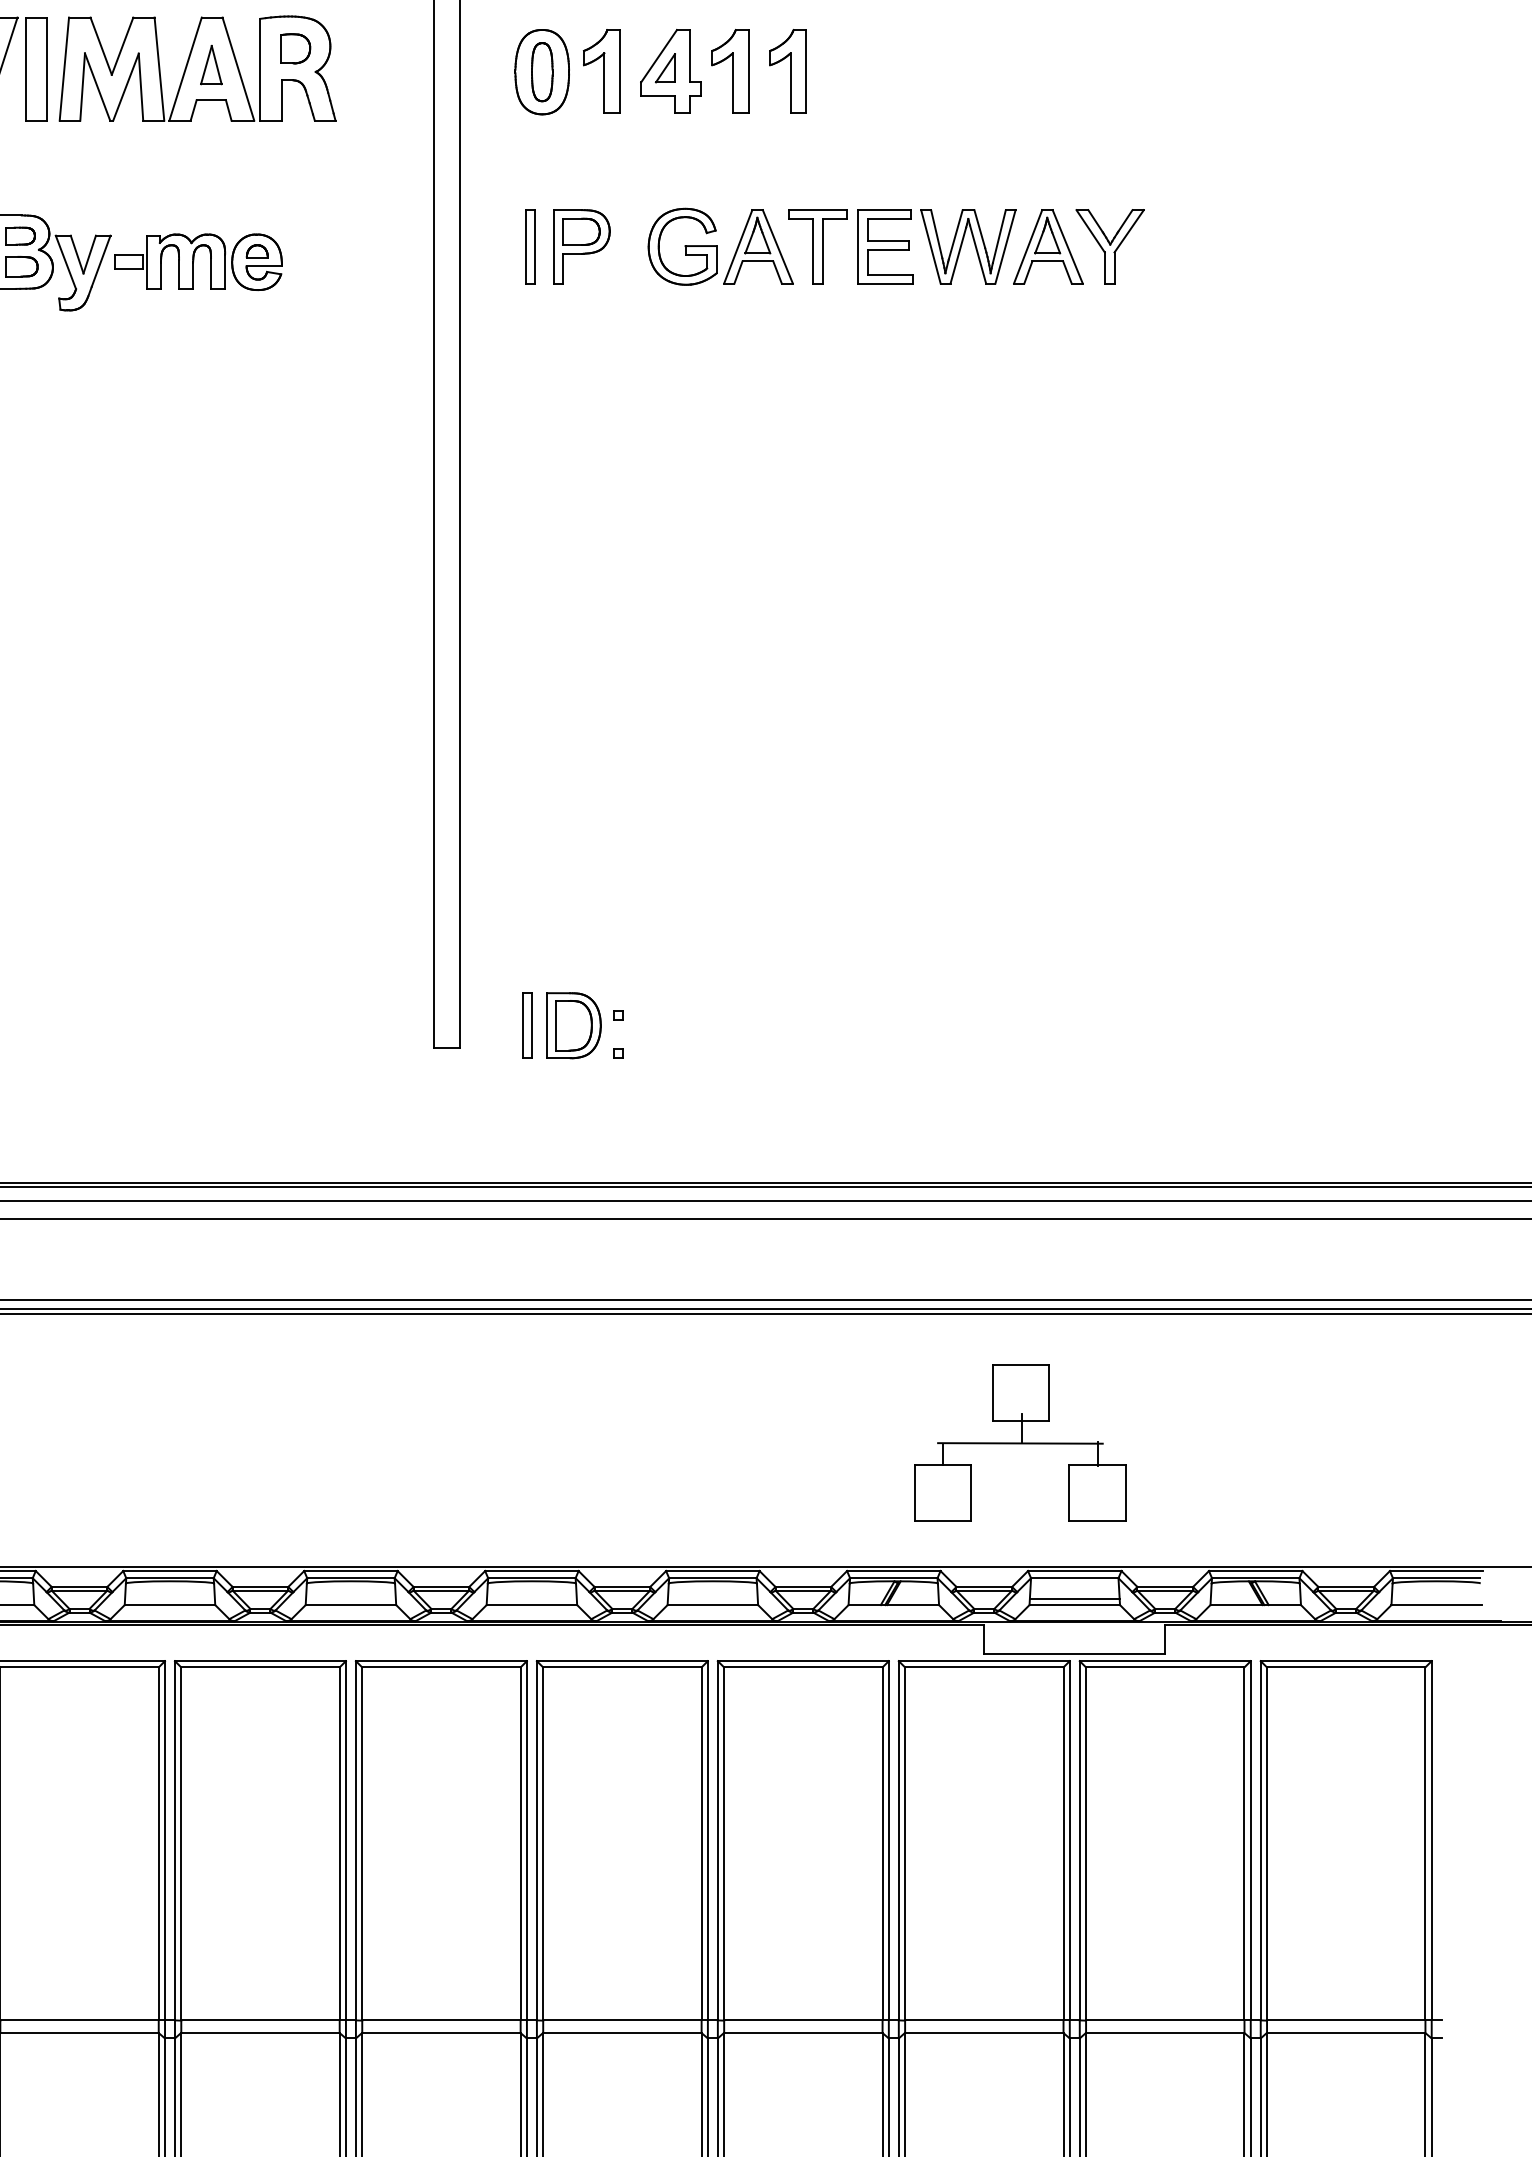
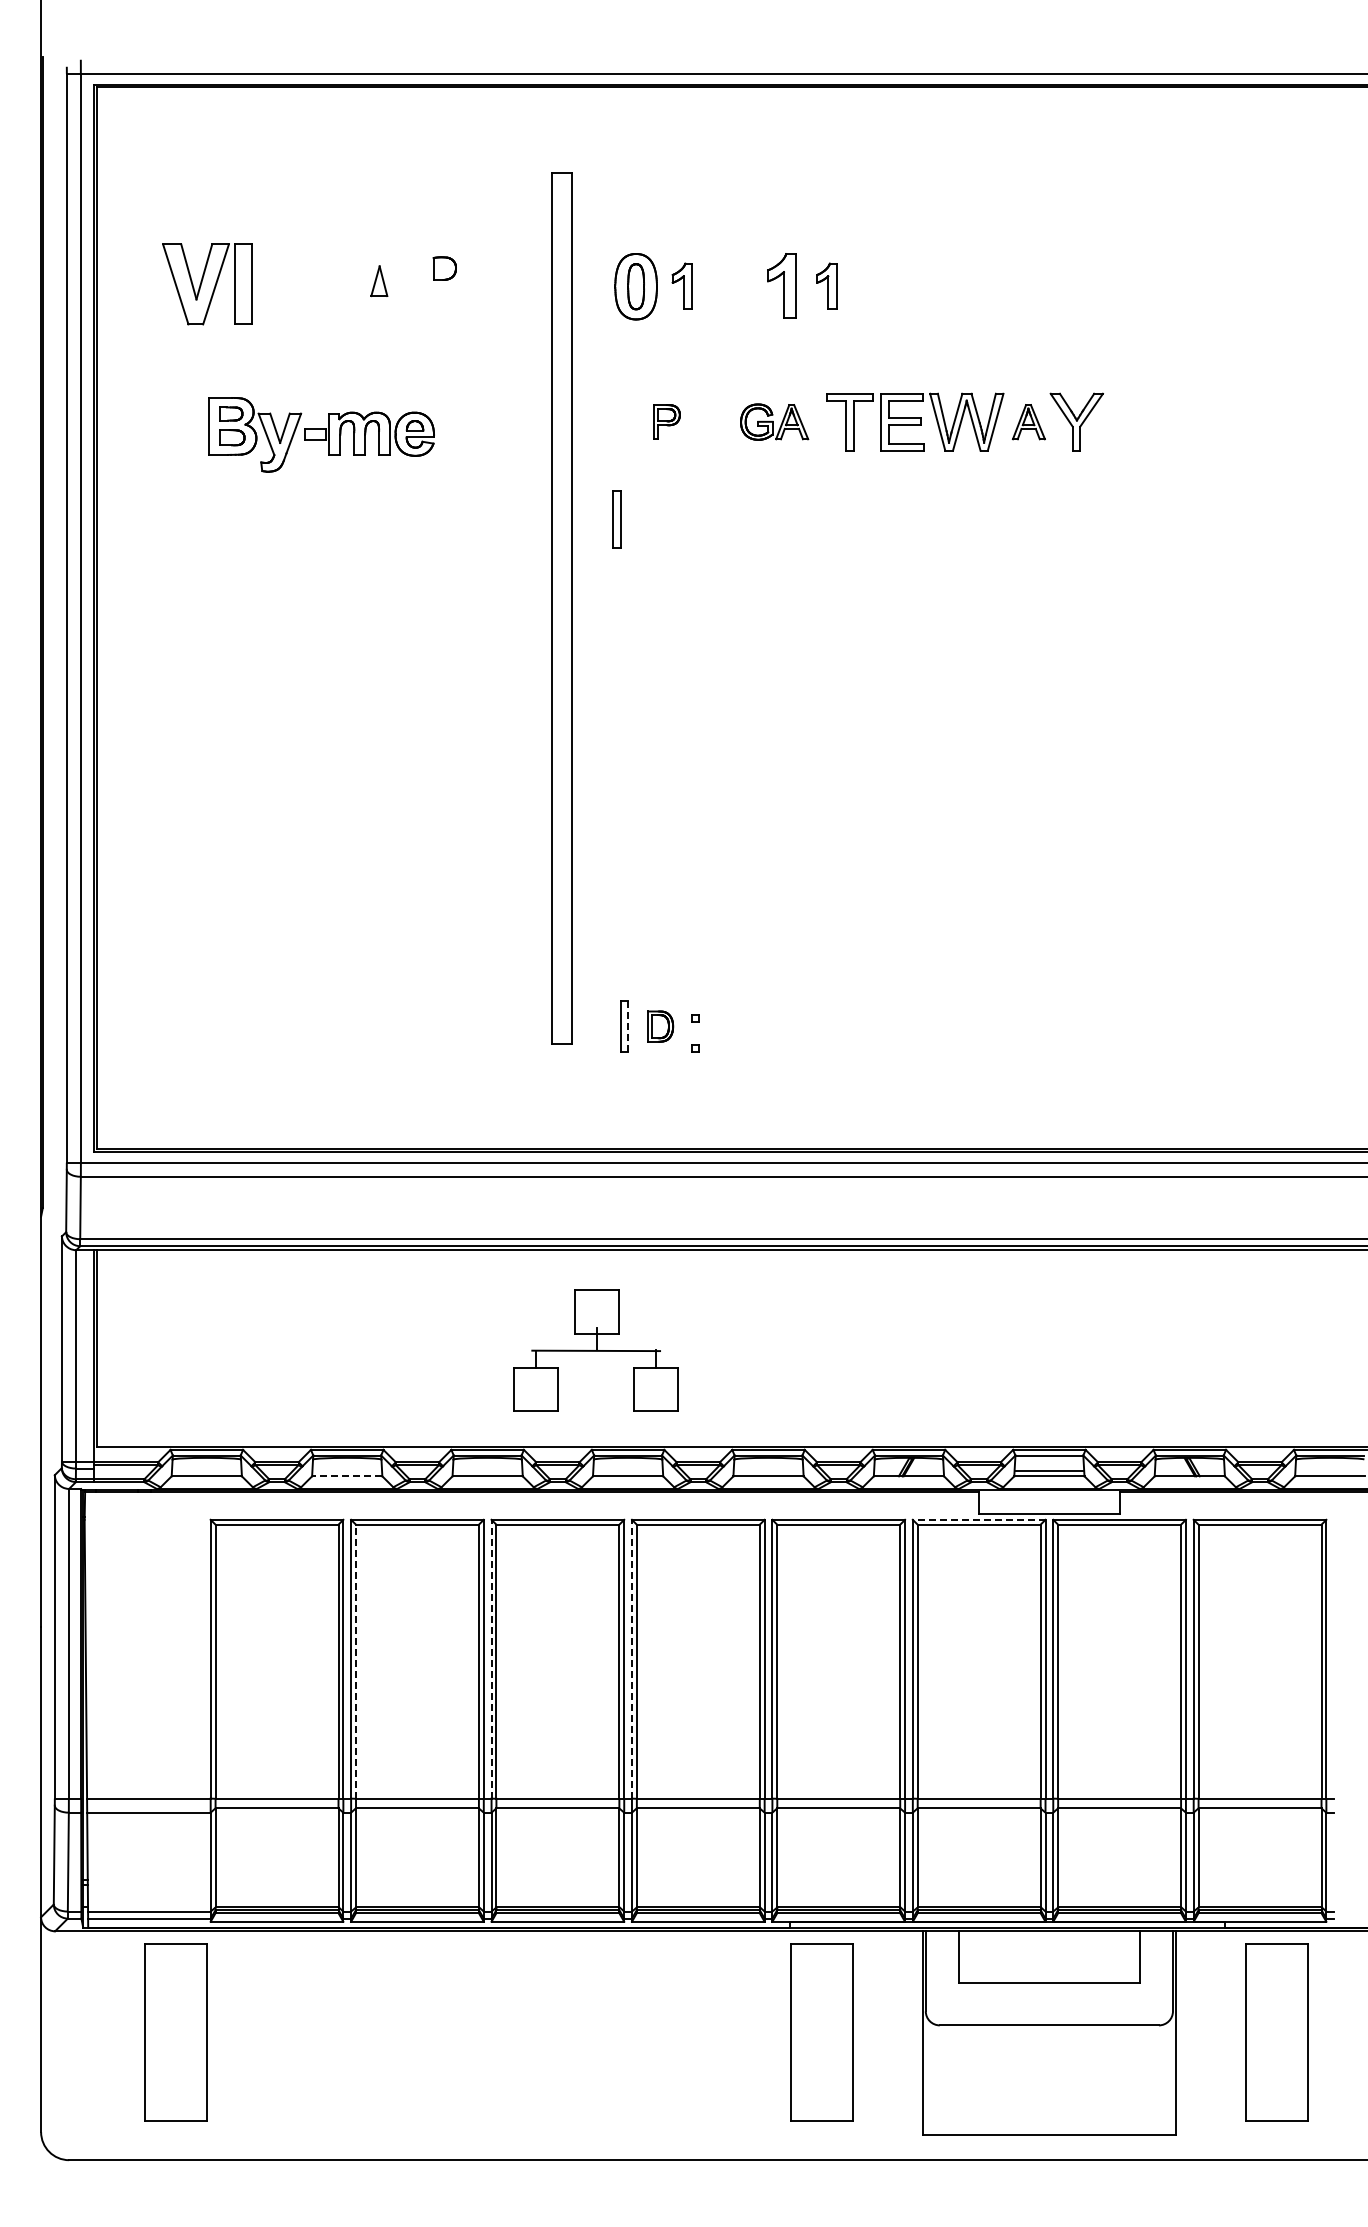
part: (197, 67) -> (368, 283), removed
part: (602, 70) -> (682, 285), size x0.7
part: (670, 70) -> (735, 285), removed
part: (787, 70) -> (826, 285), size x0.7
part: (581, 245) -> (666, 421), size x0.6
part: (720, 245) -> (774, 421), size x0.6
part: (1047, 245) -> (1028, 421), size x0.6
part: (529, 247) -> (616, 519), moved
part: (573, 1025) -> (660, 1026), size x0.6
line: (532, 1026) -> (628, 1027), solid -> dashed
part: (1019, 1442) -> (595, 1350), moved
line: (169, 1605) -> (346, 1476), solid -> dashed
line: (983, 1660) -> (978, 1519), solid -> dashed
line: (355, 1839) -> (491, 1658), solid -> dashed
line: (536, 1839) -> (631, 1658), solid -> dashed
line: (180, 1843) -> (355, 1661), solid -> dashed

